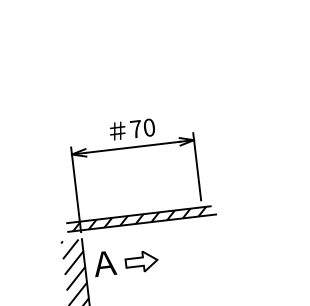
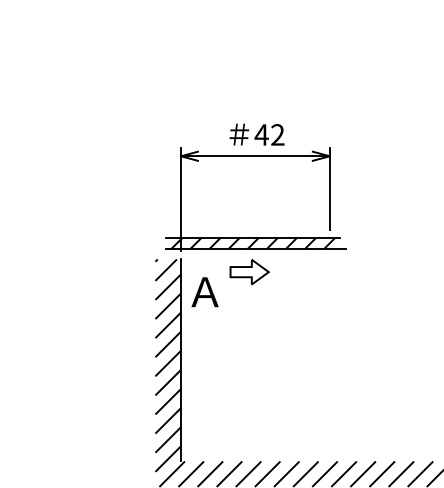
text: (142, 128) -> (269, 134), 70 -> 42
part: (141, 261) -> (249, 271), moved

